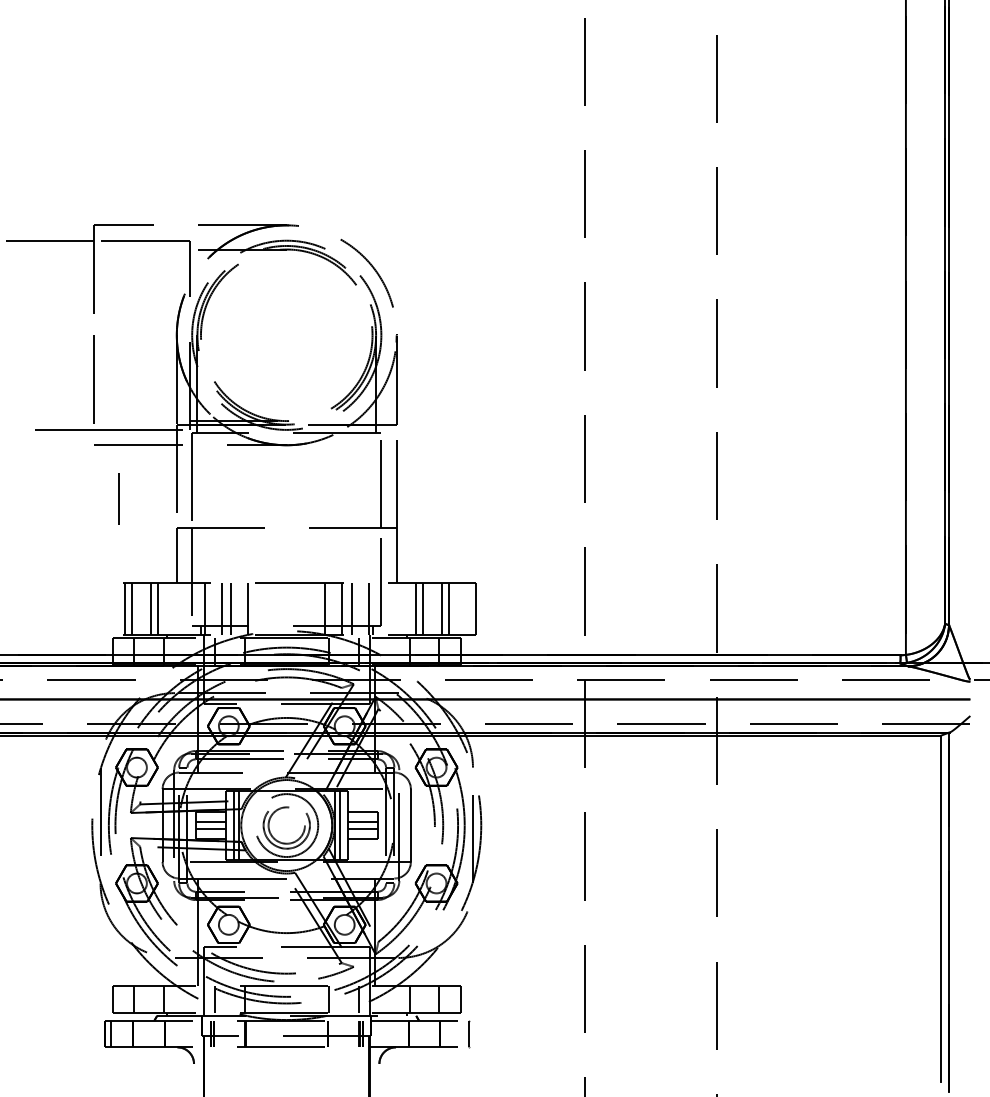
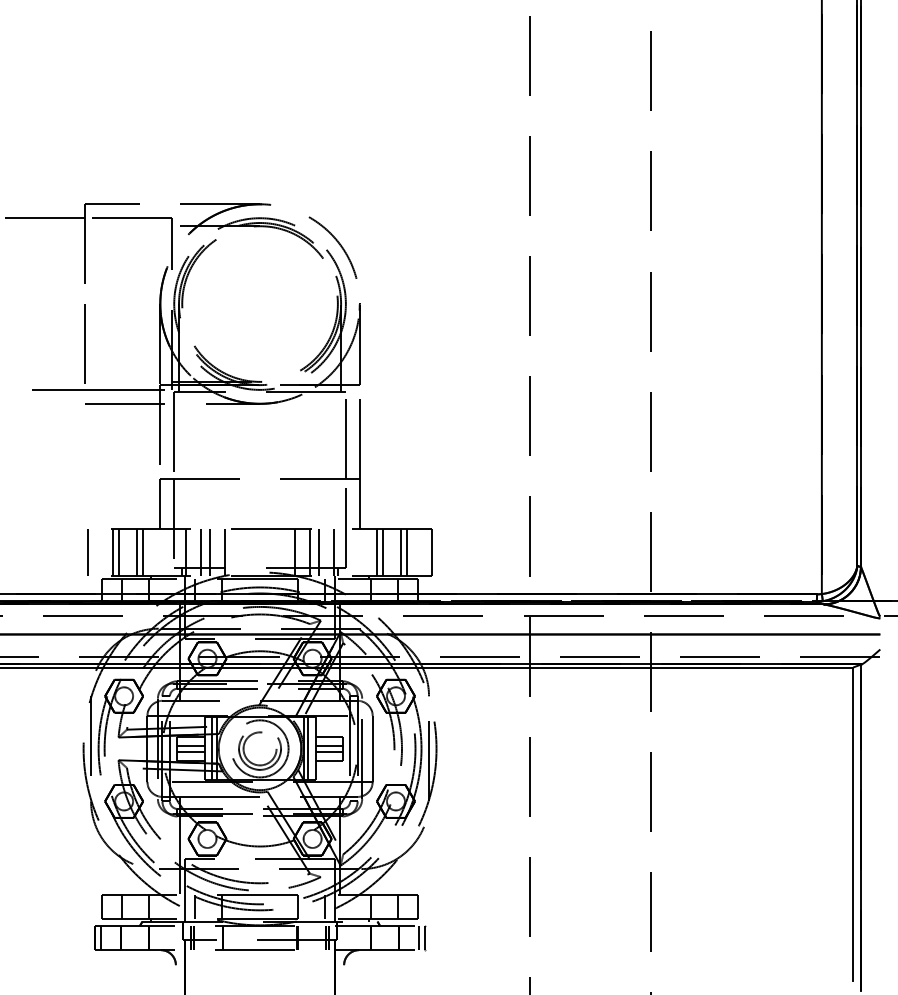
line: (117, 498) -> (87, 552), moved
line: (462, 1034) -> (419, 938), added

